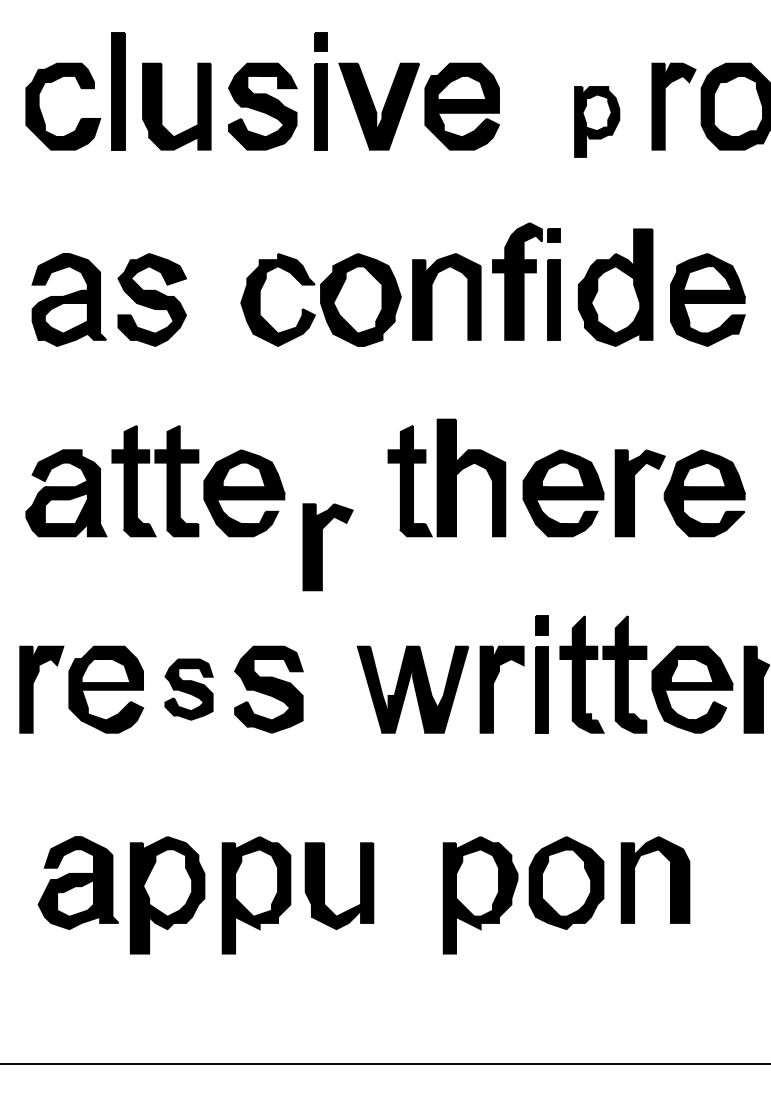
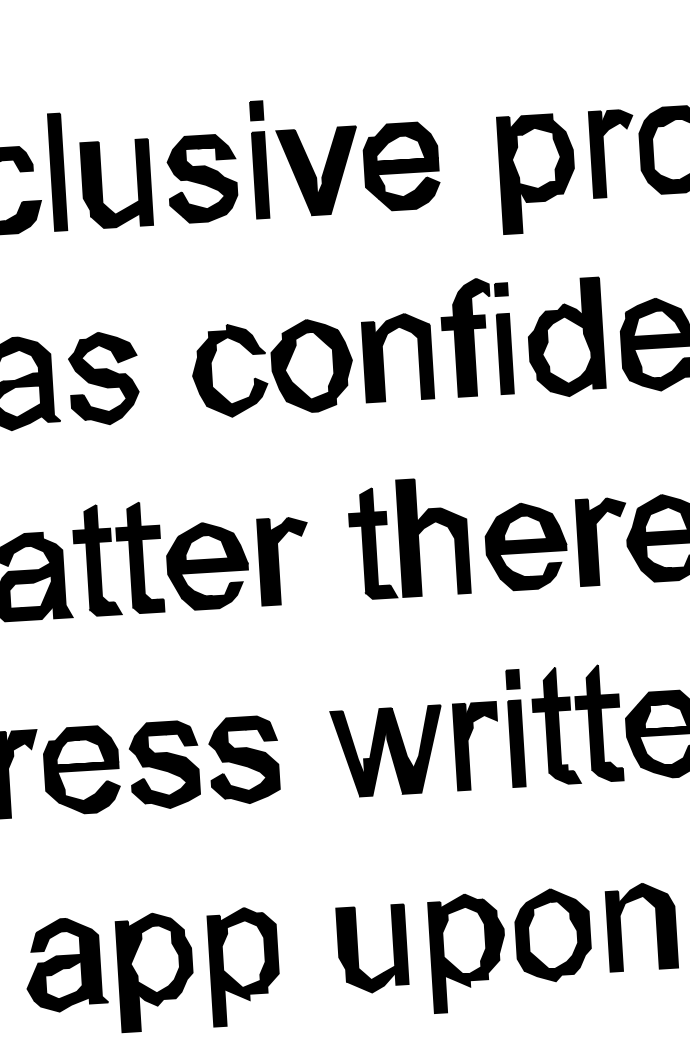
part: (596, 121) -> (536, 173), size x1.67
part: (327, 547) -> (283, 561), moved
part: (188, 689) -> (163, 765), size x1.43
part: (324, 886) -> (357, 950), moved

